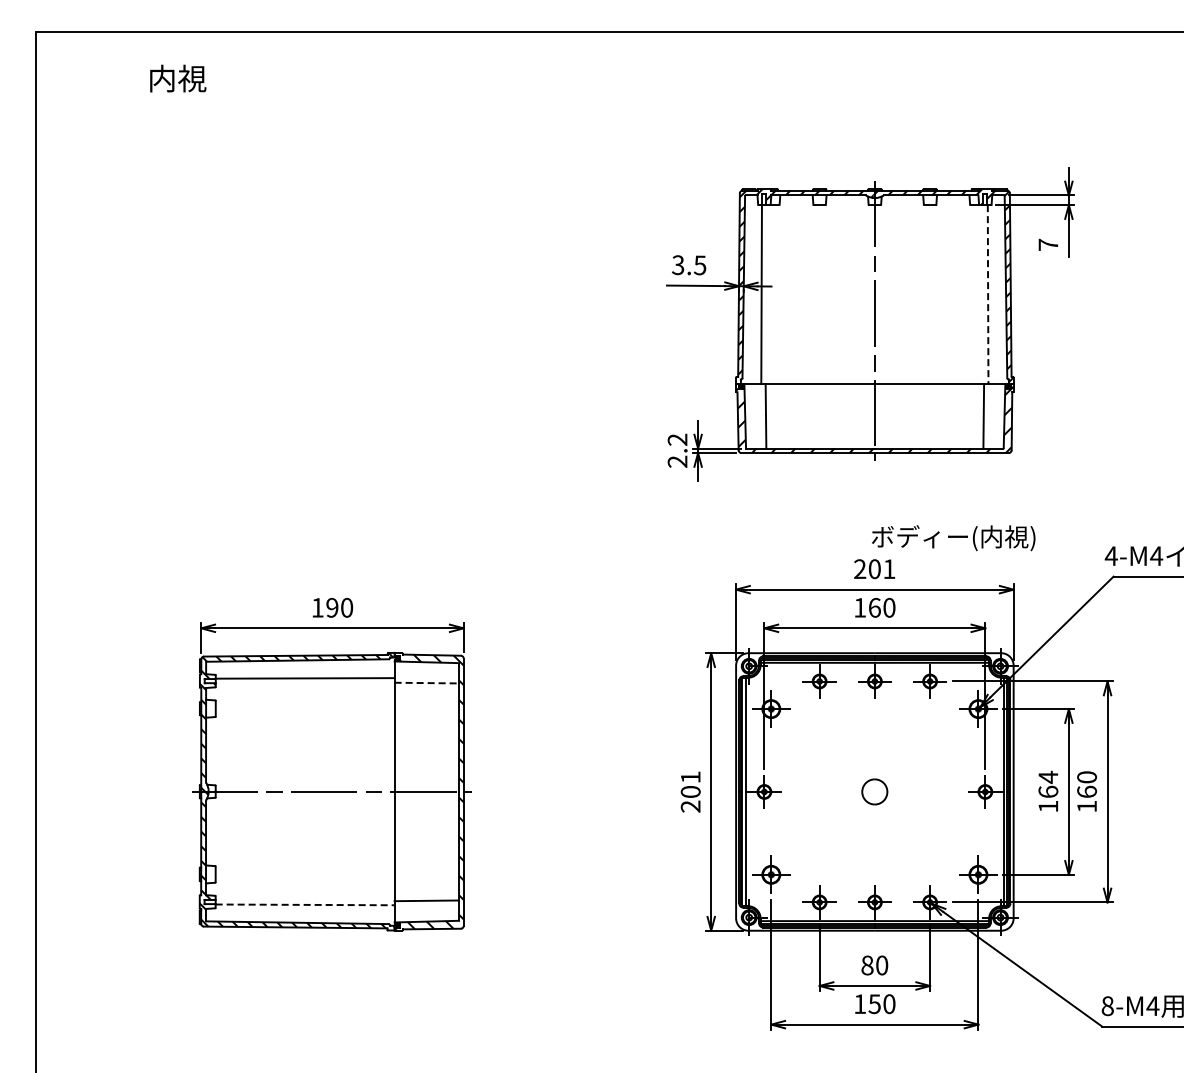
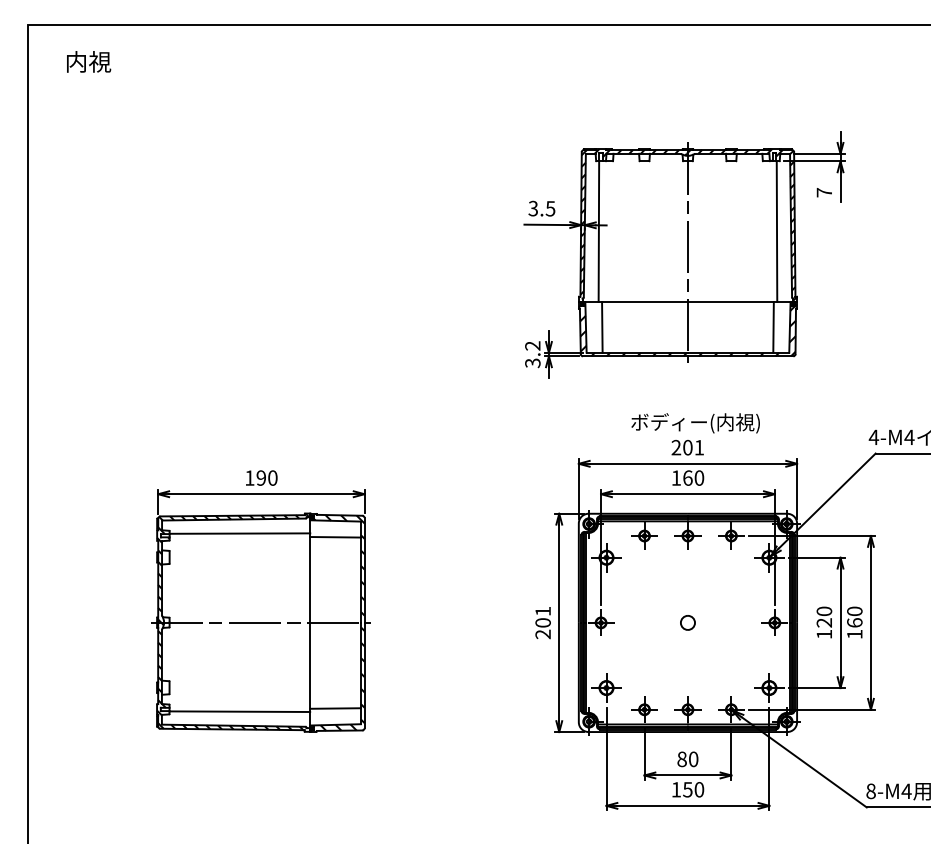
text: (178, 78) -> (89, 61), moved
line: (988, 295) -> (777, 232), dashed -> solid
text: (677, 461) -> (532, 363), 2.2 -> 3.2
text: (953, 538) -> (695, 423), moved
line: (427, 683) -> (336, 537), dashed -> solid
text: (1048, 784) -> (824, 617), 164 -> 120
part: (874, 791) -> (687, 622), size x0.71
line: (305, 904) -> (240, 711), dashed -> solid

